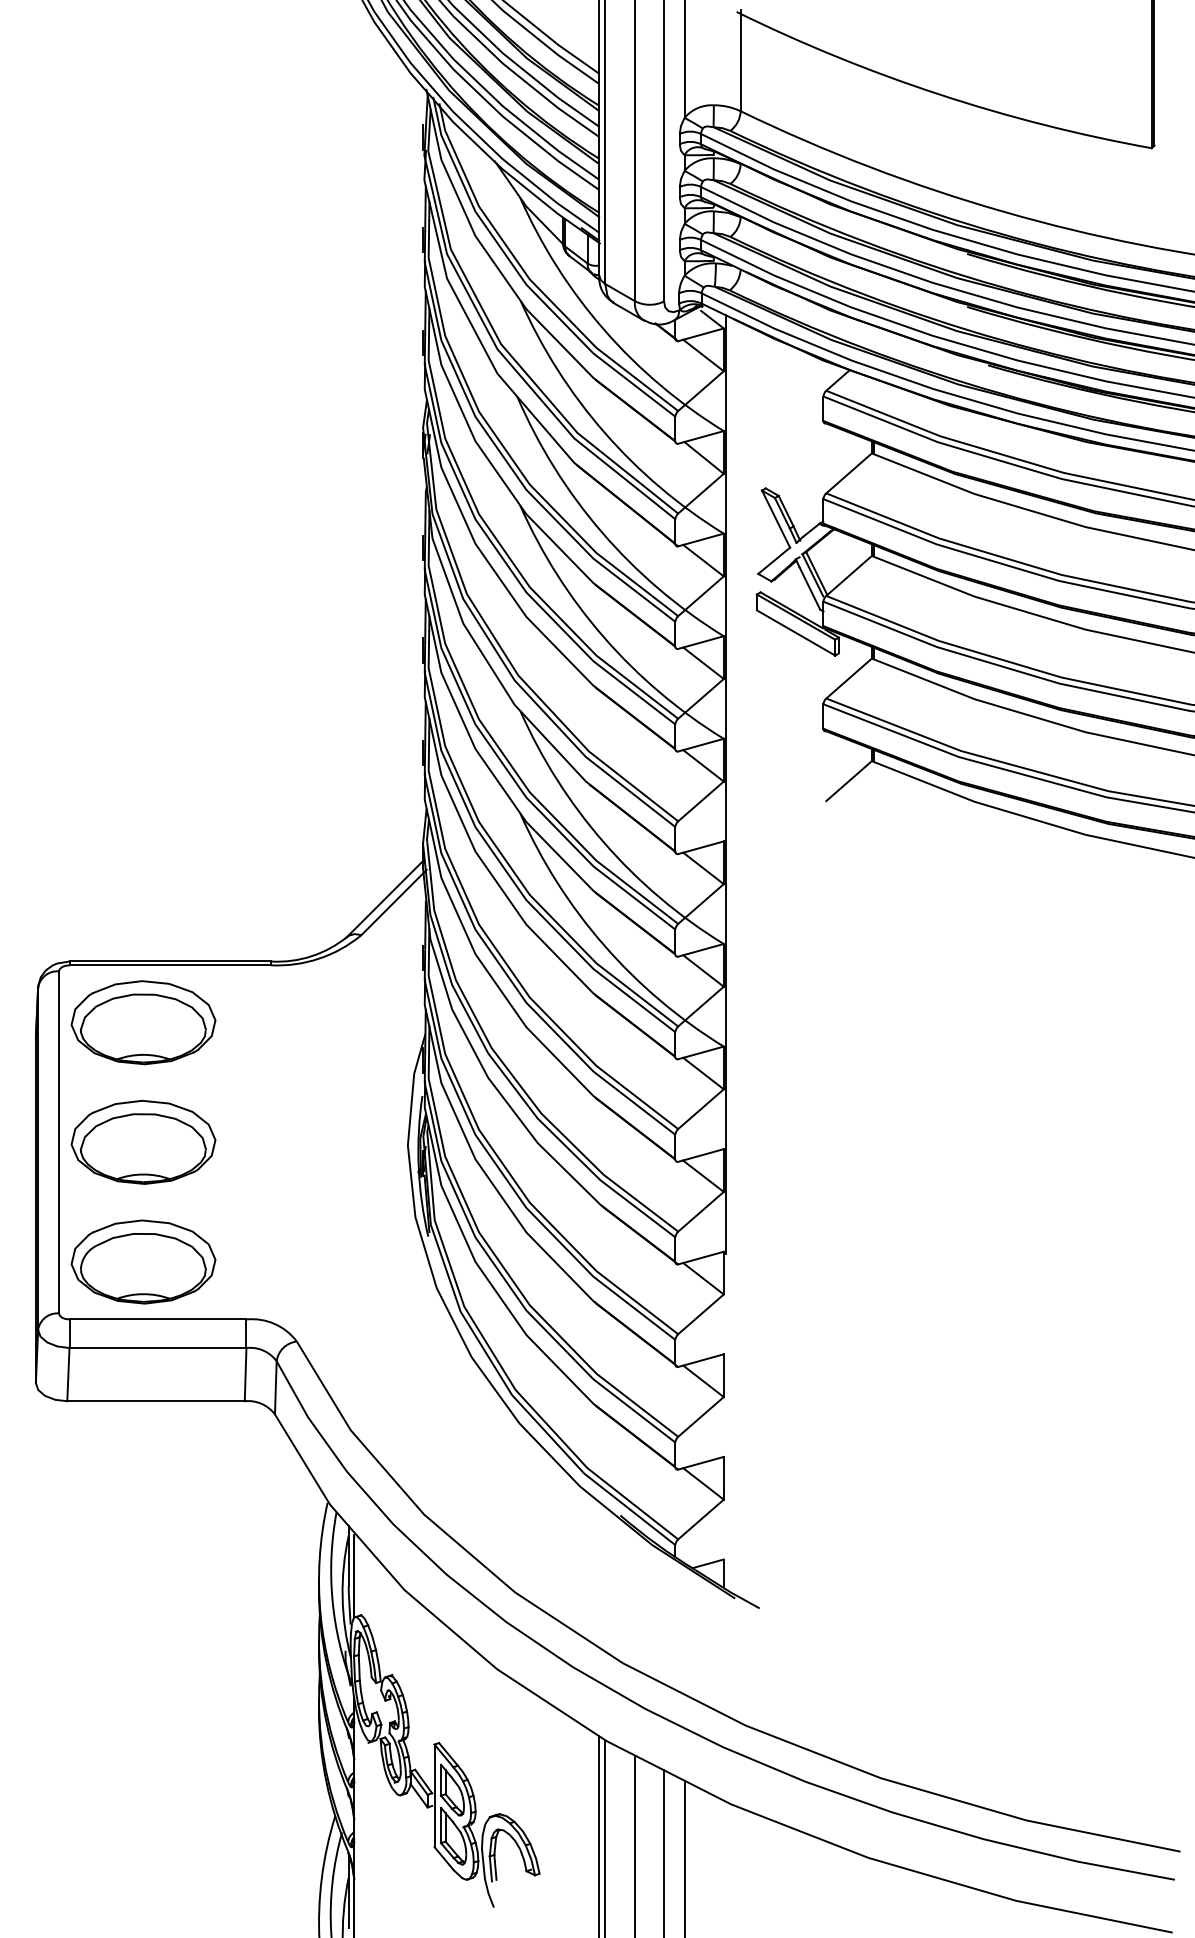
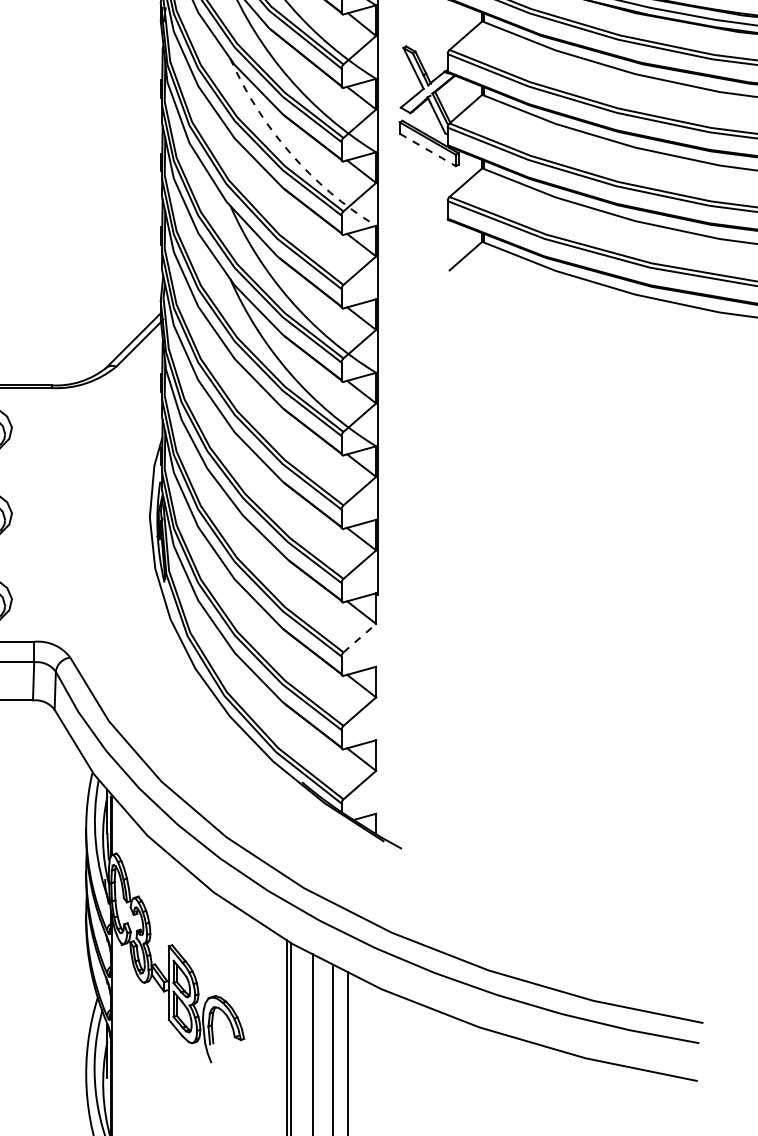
line: (796, 633) -> (428, 150), solid -> dashed
arc: (604, 637) -> (290, 153), solid -> dashed
line: (701, 1314) -> (360, 638), solid -> dashed

